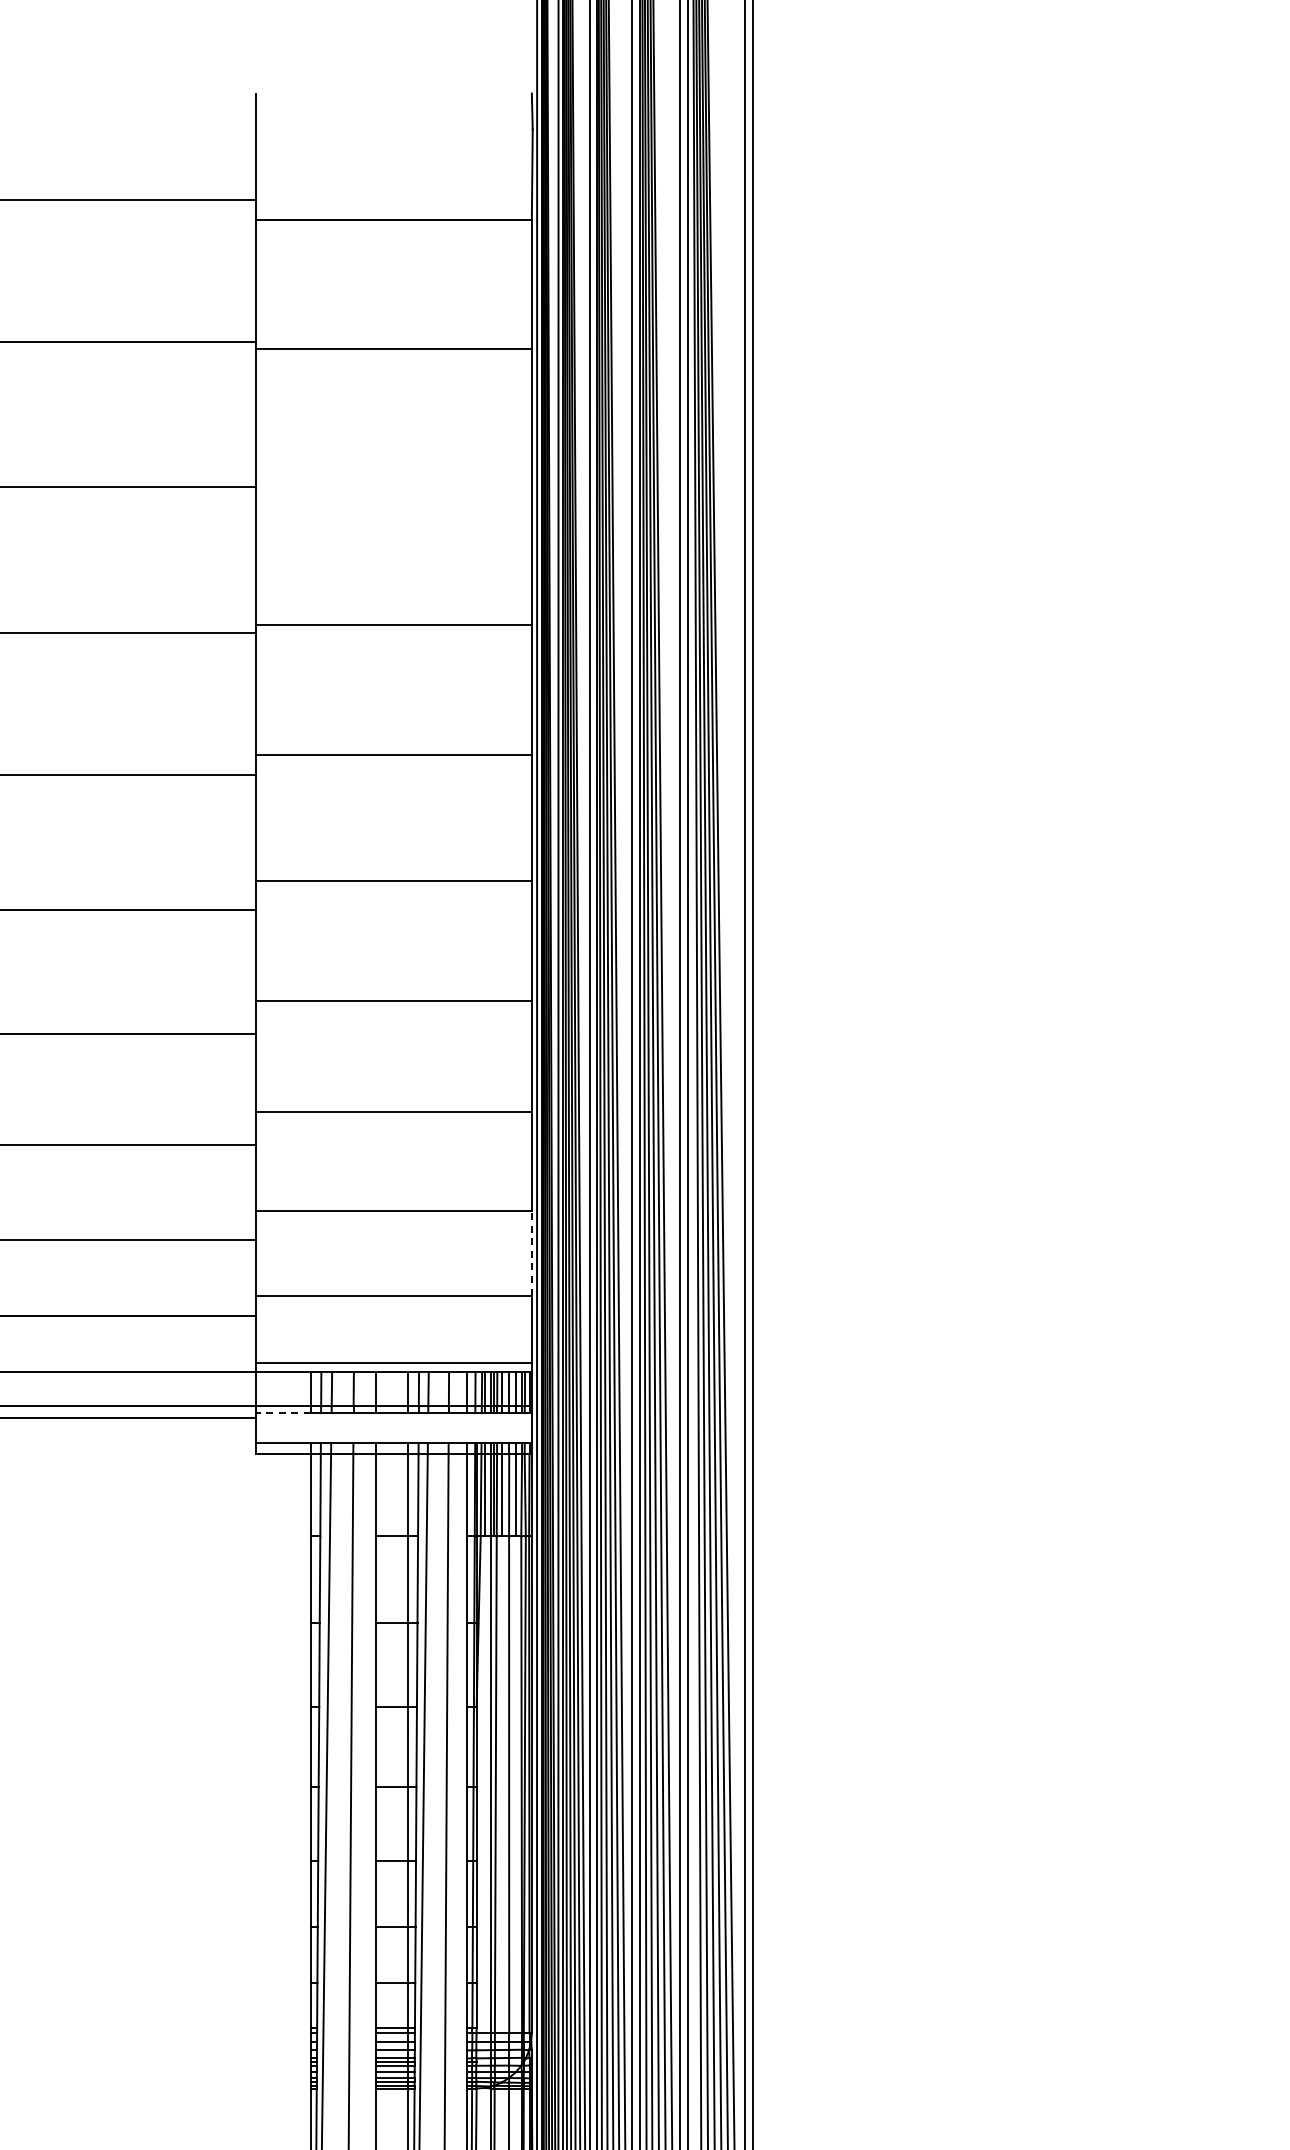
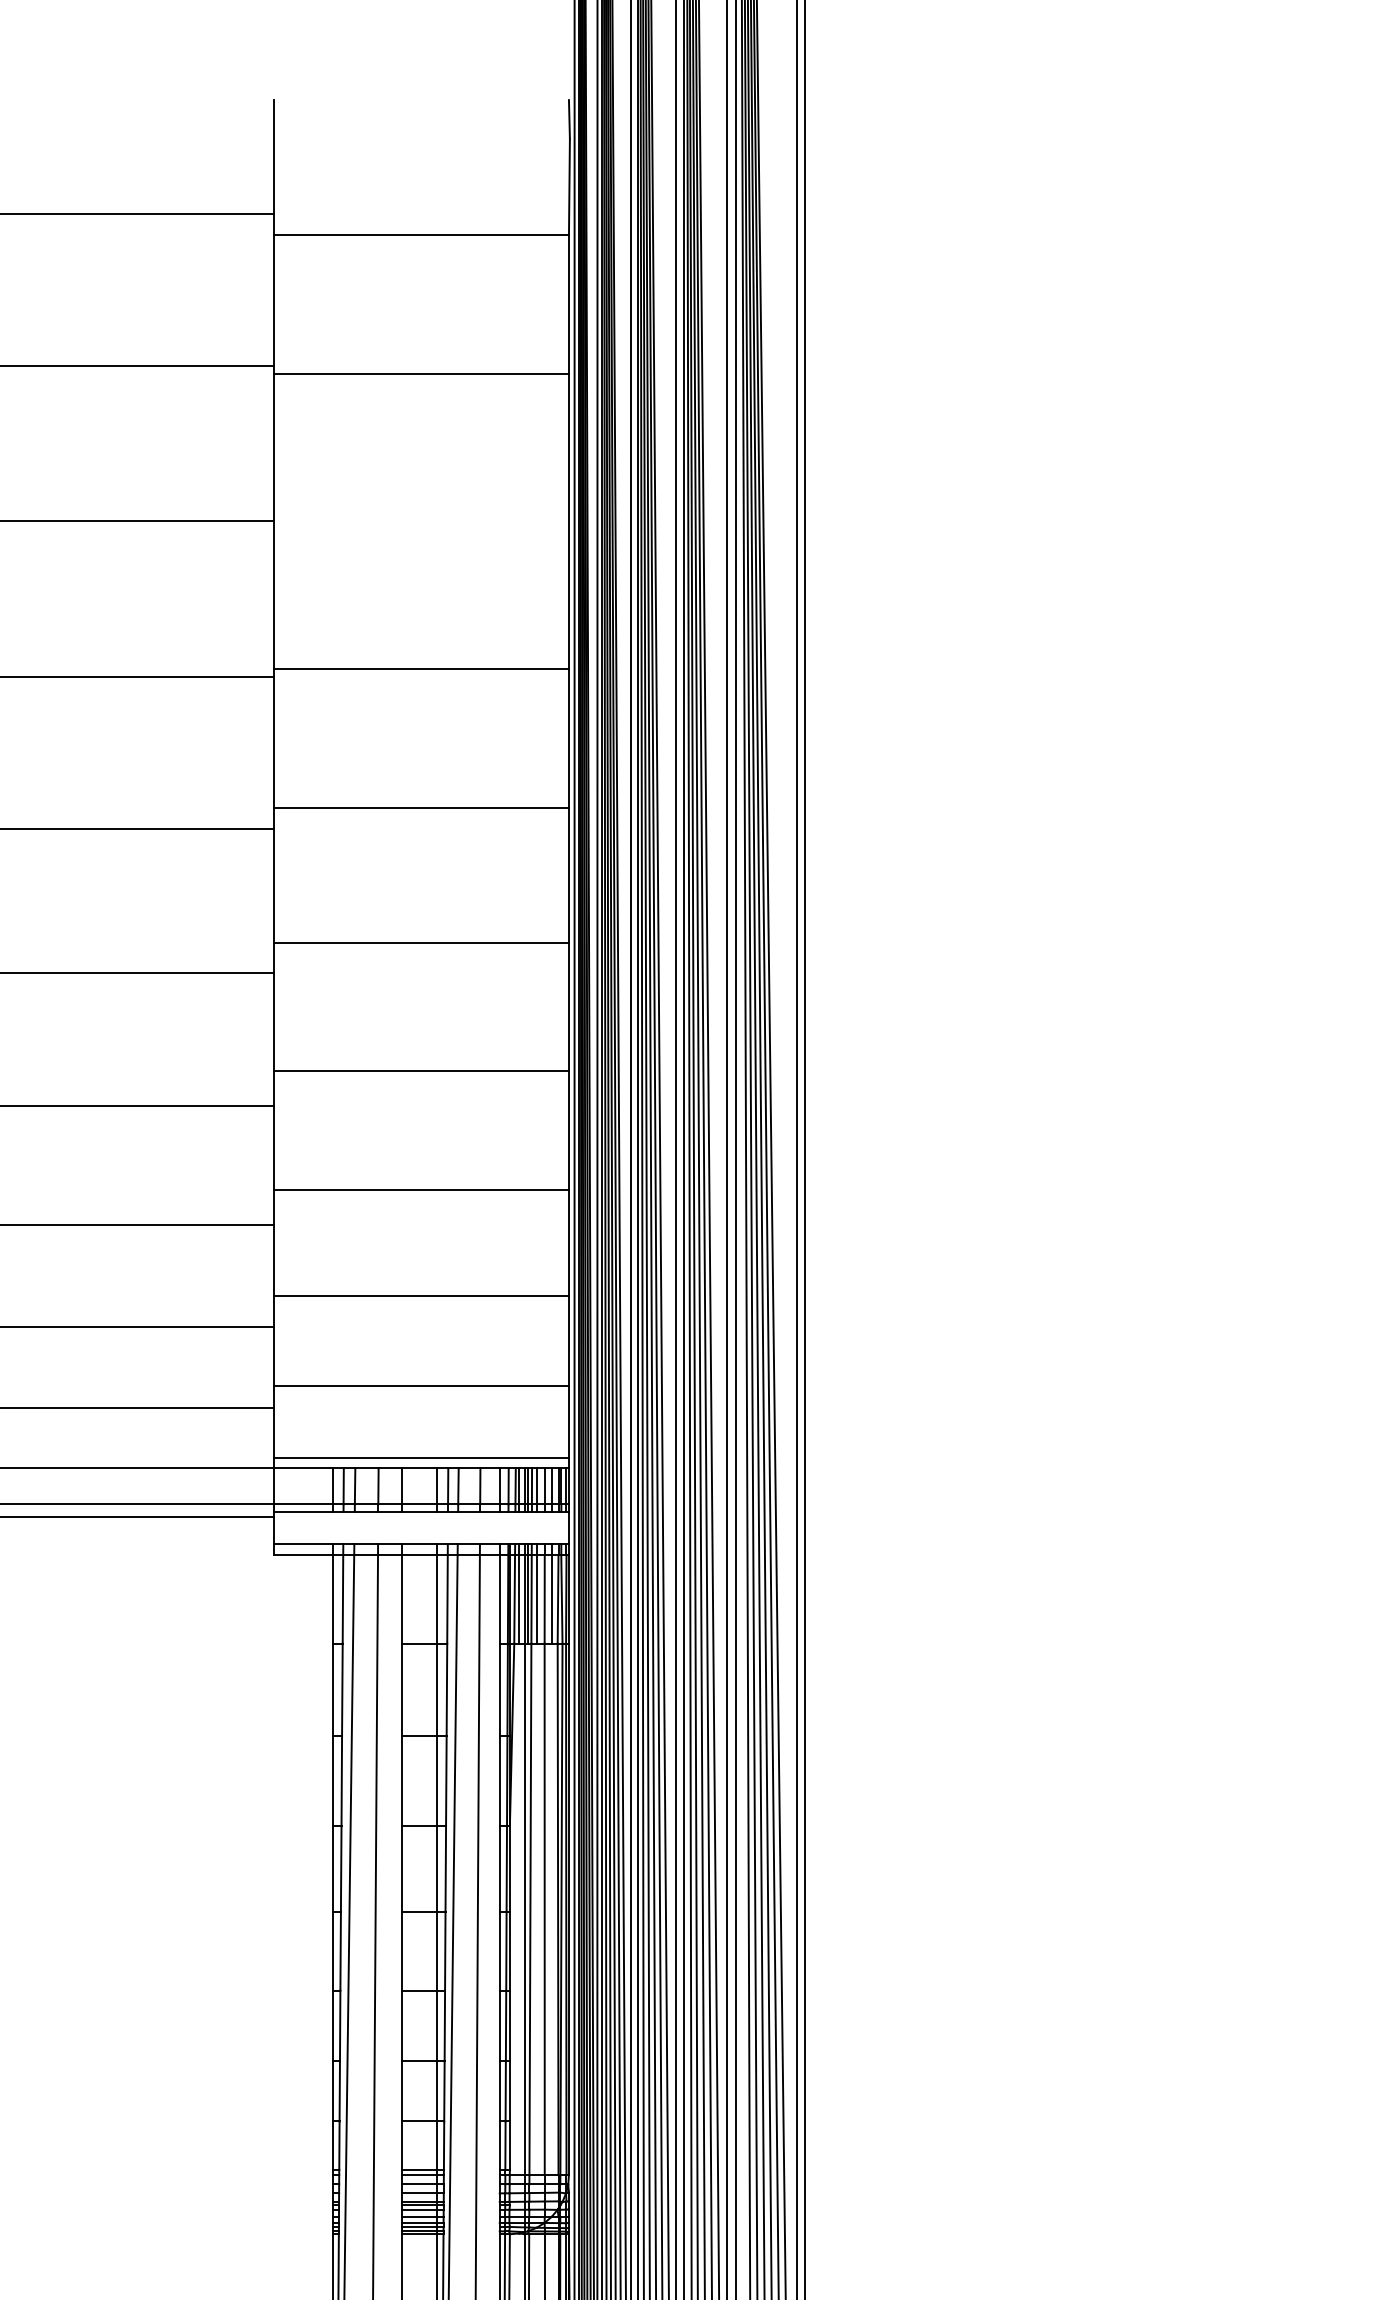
line: (531, 1252) -> (568, 1339), dashed -> solid
line: (283, 1413) -> (303, 1512), dashed -> solid

